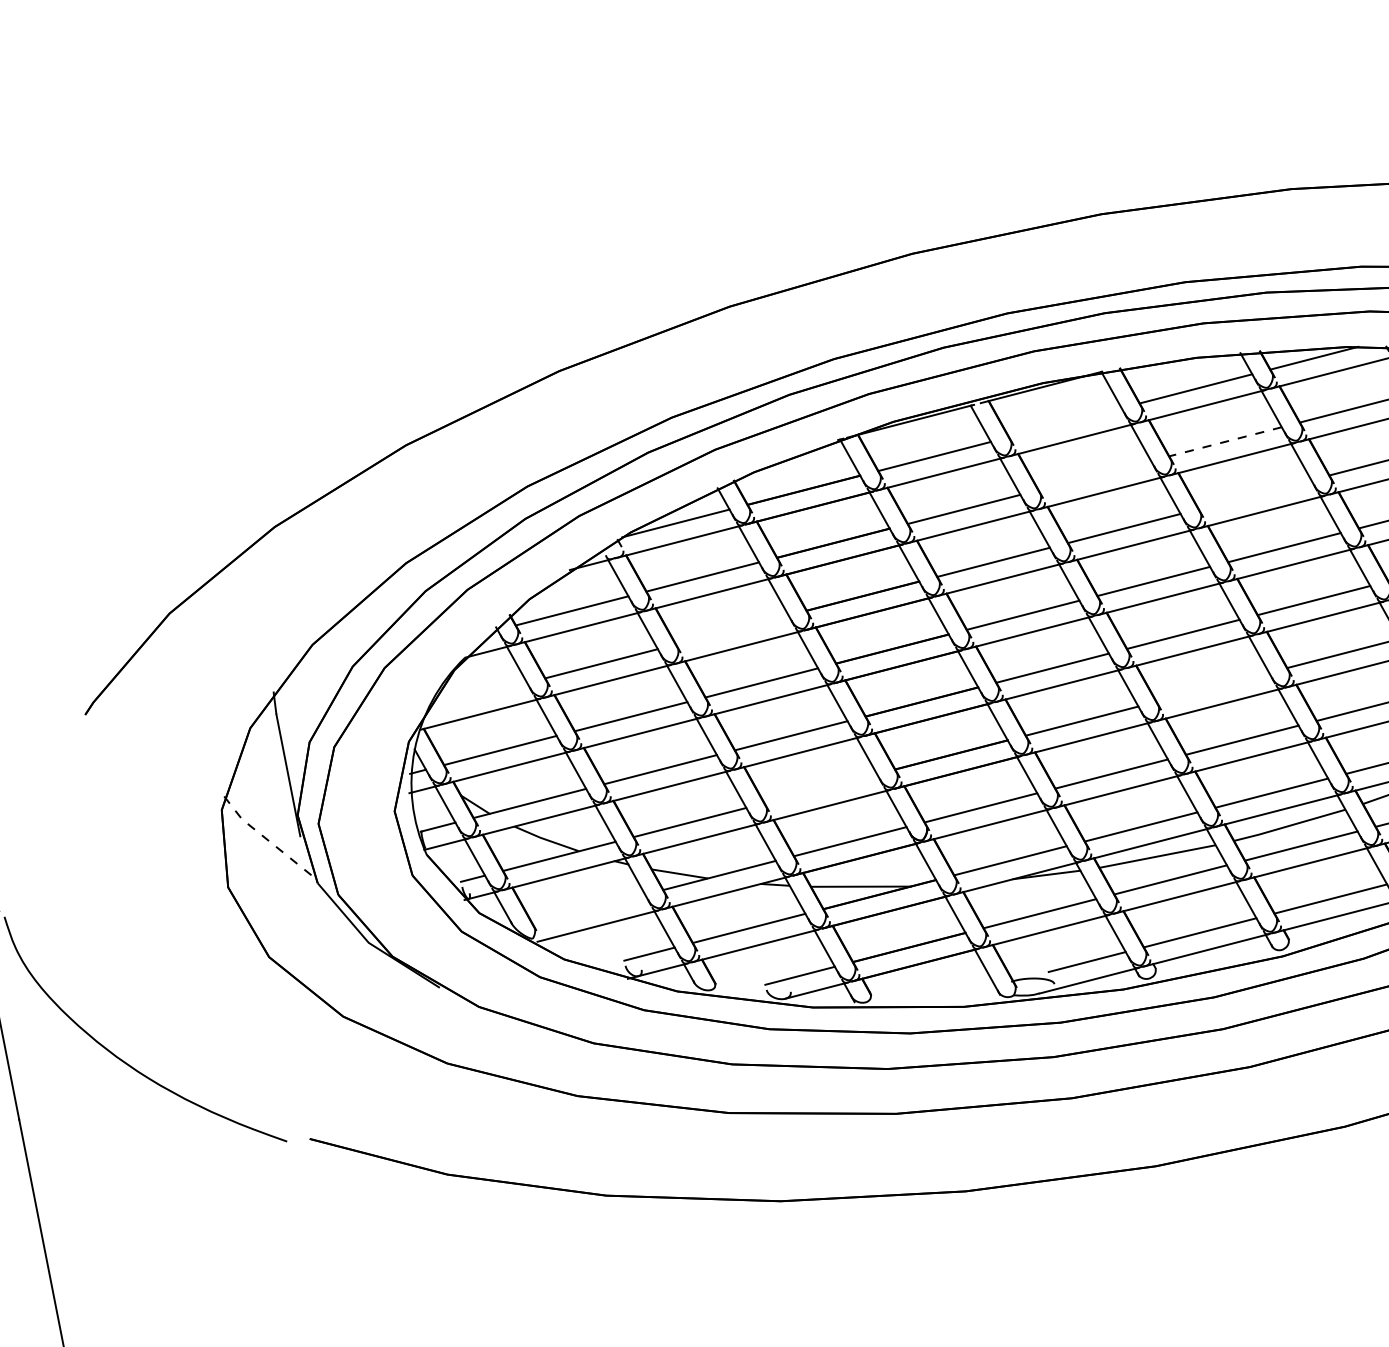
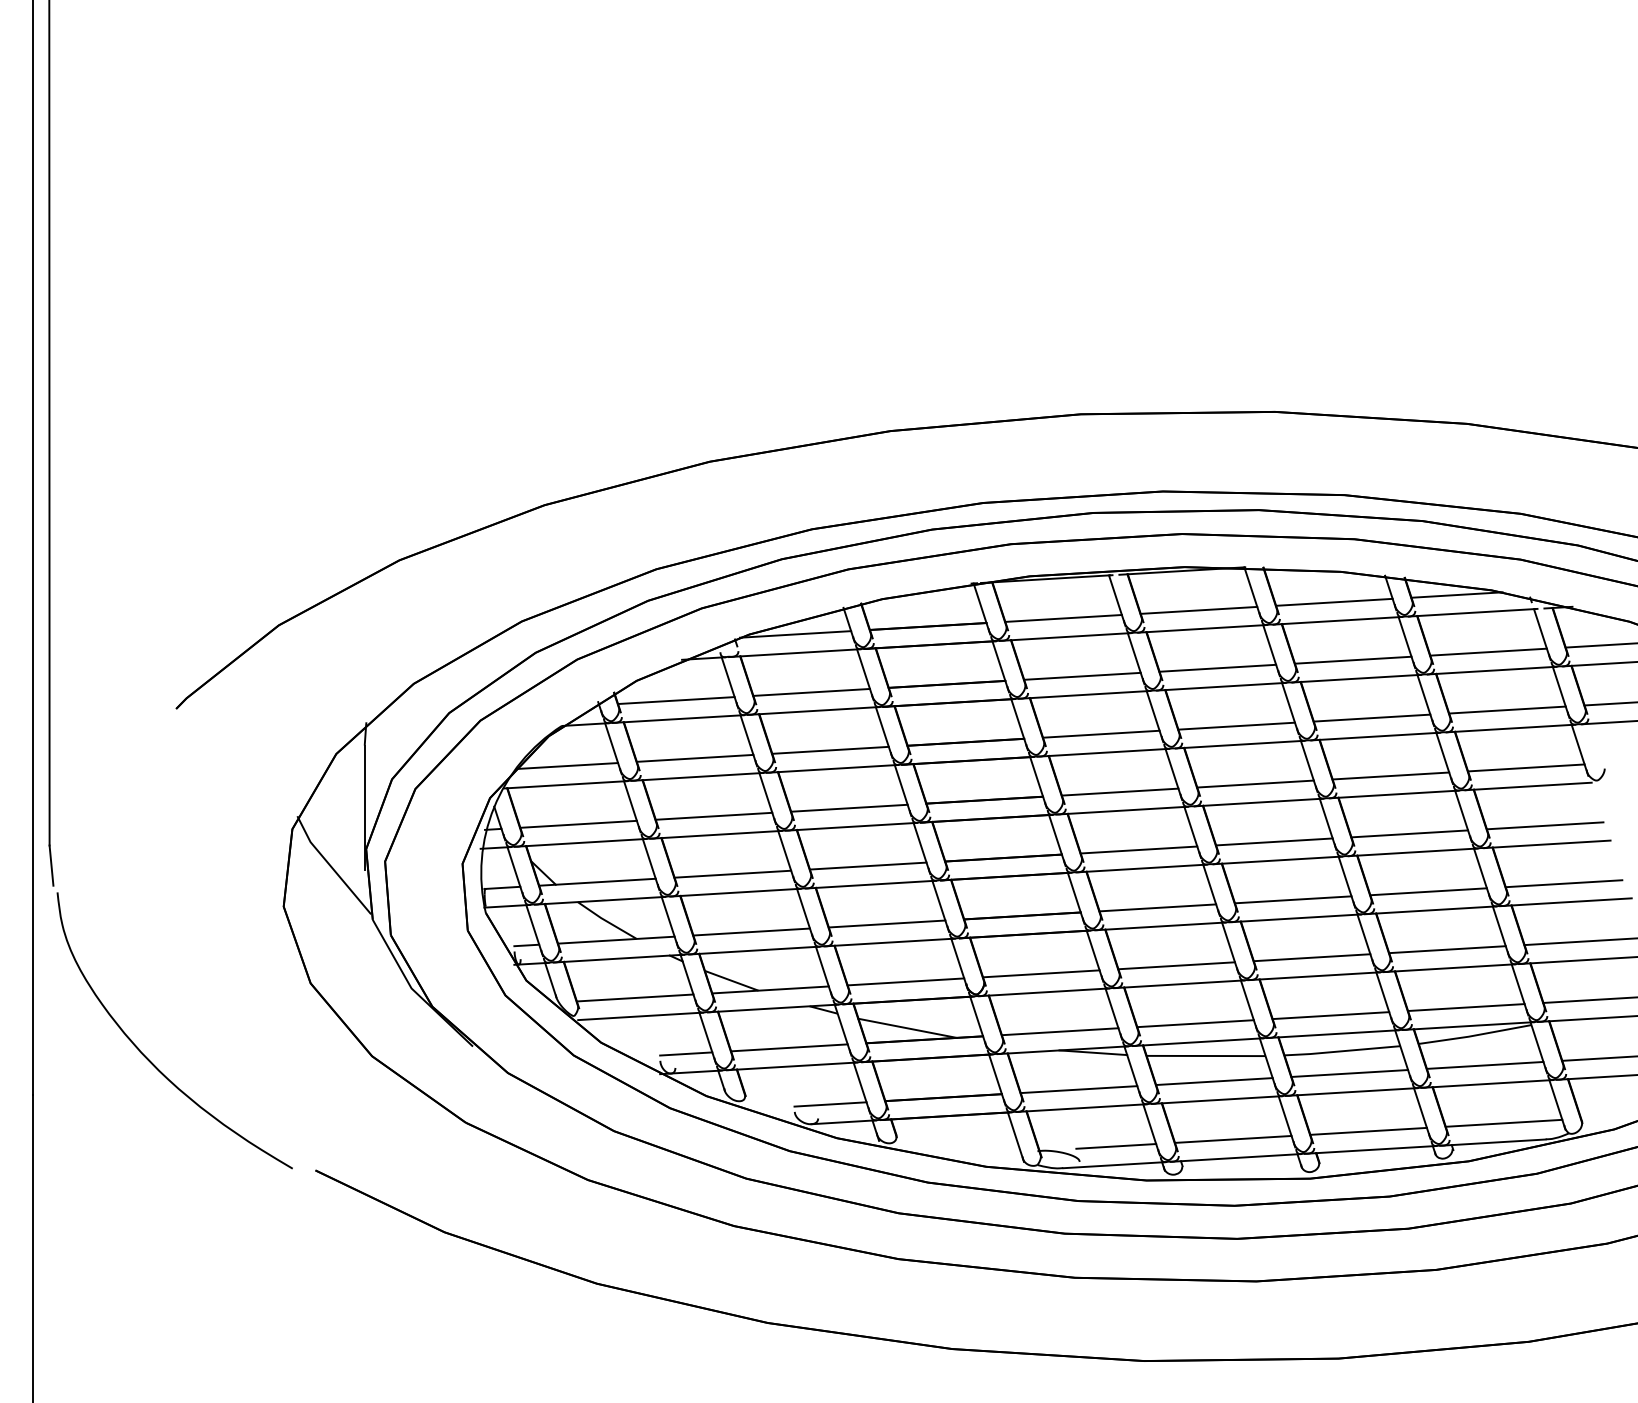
line: (1064, 421) -> (1198, 609), added
line: (1224, 442) -> (1352, 660), dashed -> solid
line: (1094, 474) -> (1217, 667), added
line: (1254, 494) -> (1371, 717), added
line: (732, 629) -> (830, 749), added
line: (1213, 686) -> (1293, 899), added
line: (479, 694) -> (568, 765), added
line: (820, 788) -> (886, 923), added
line: (266, 839) -> (330, 866), dashed -> solid
line: (588, 908) -> (634, 997), added

